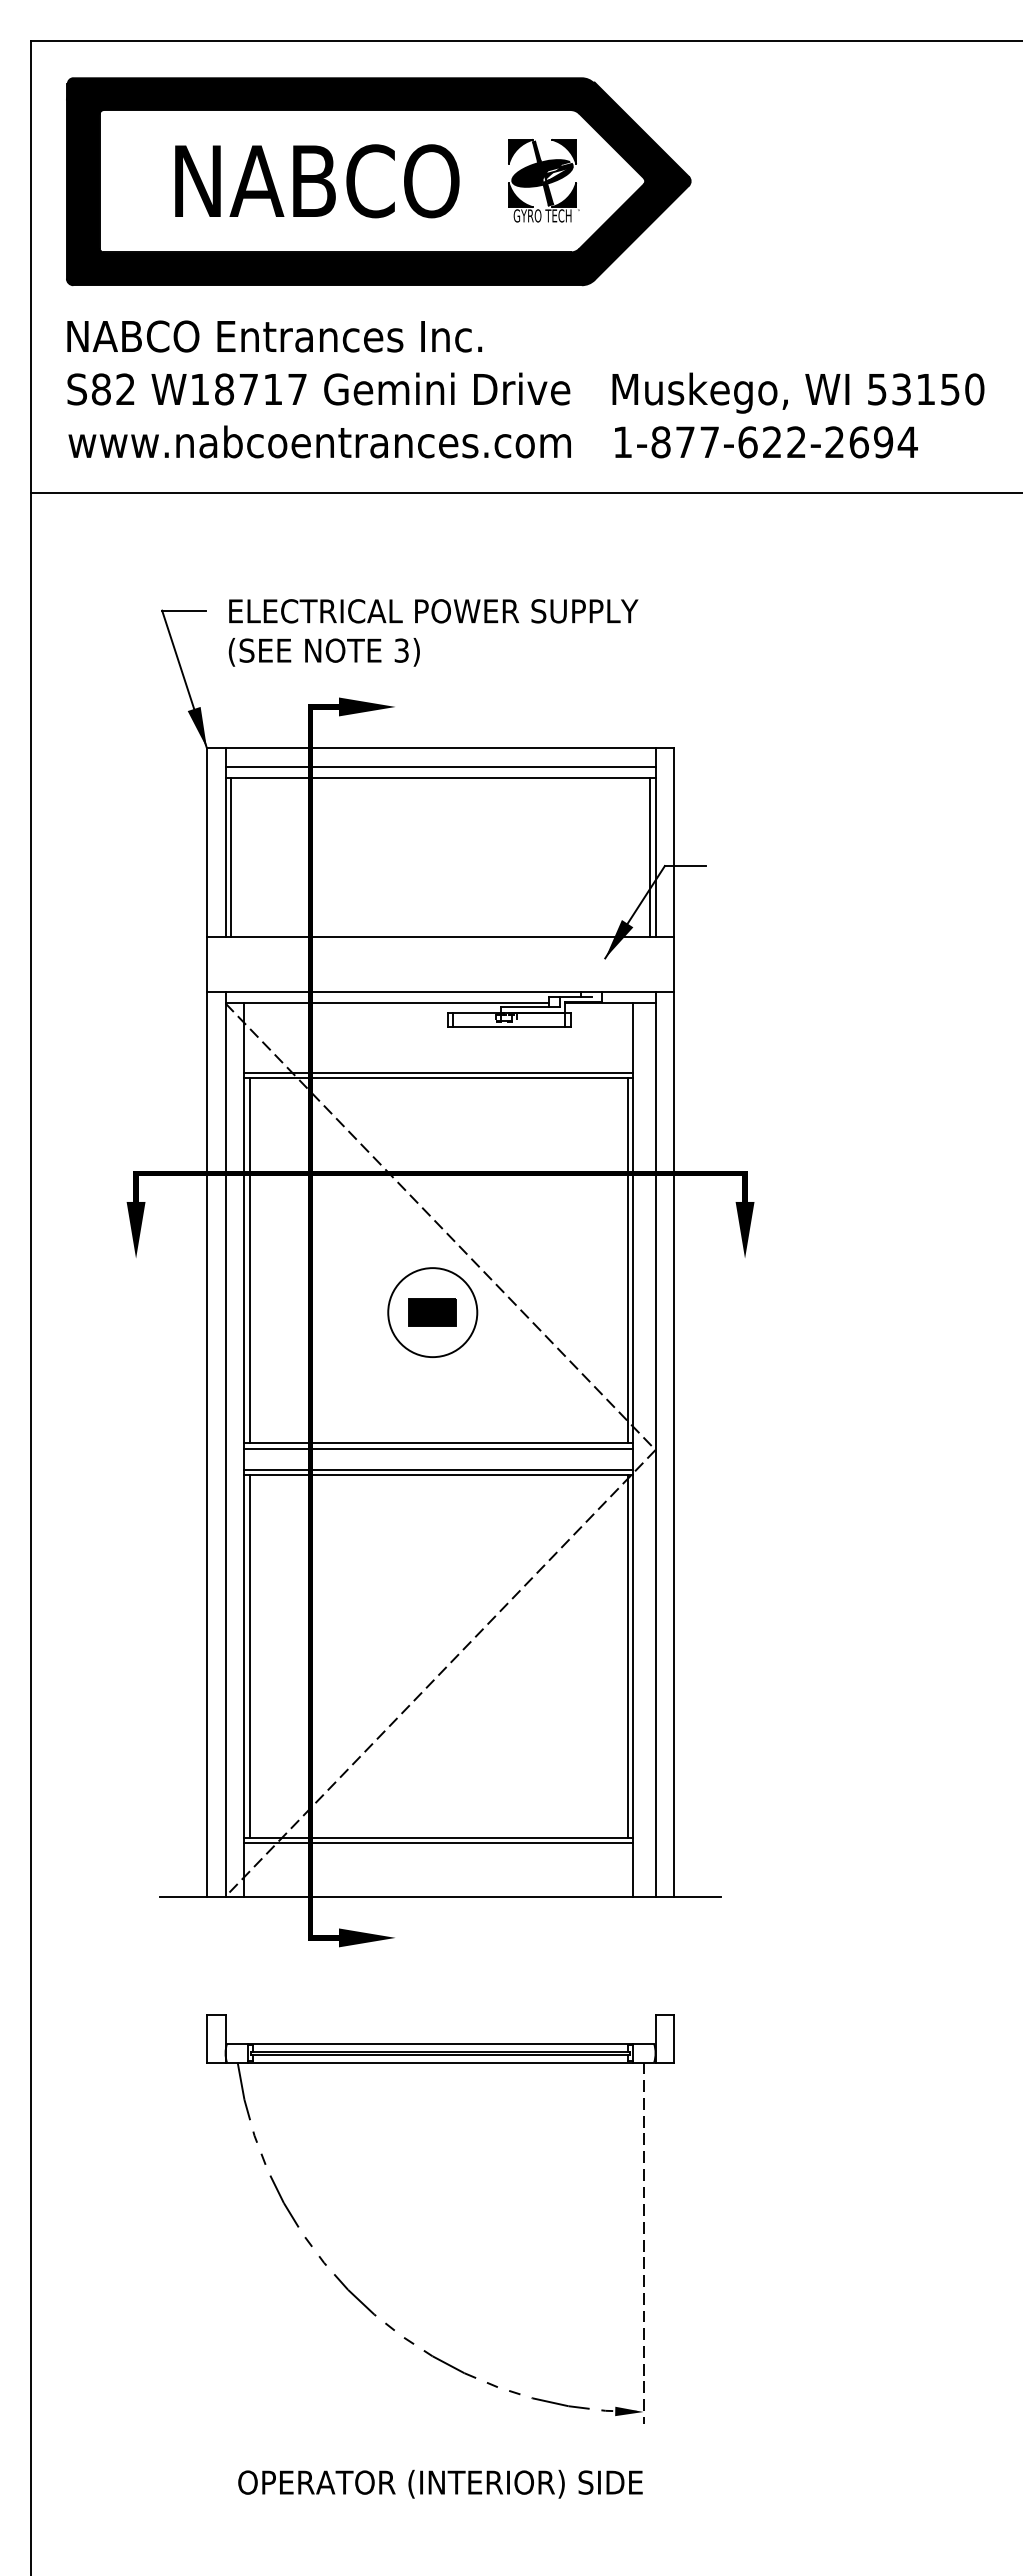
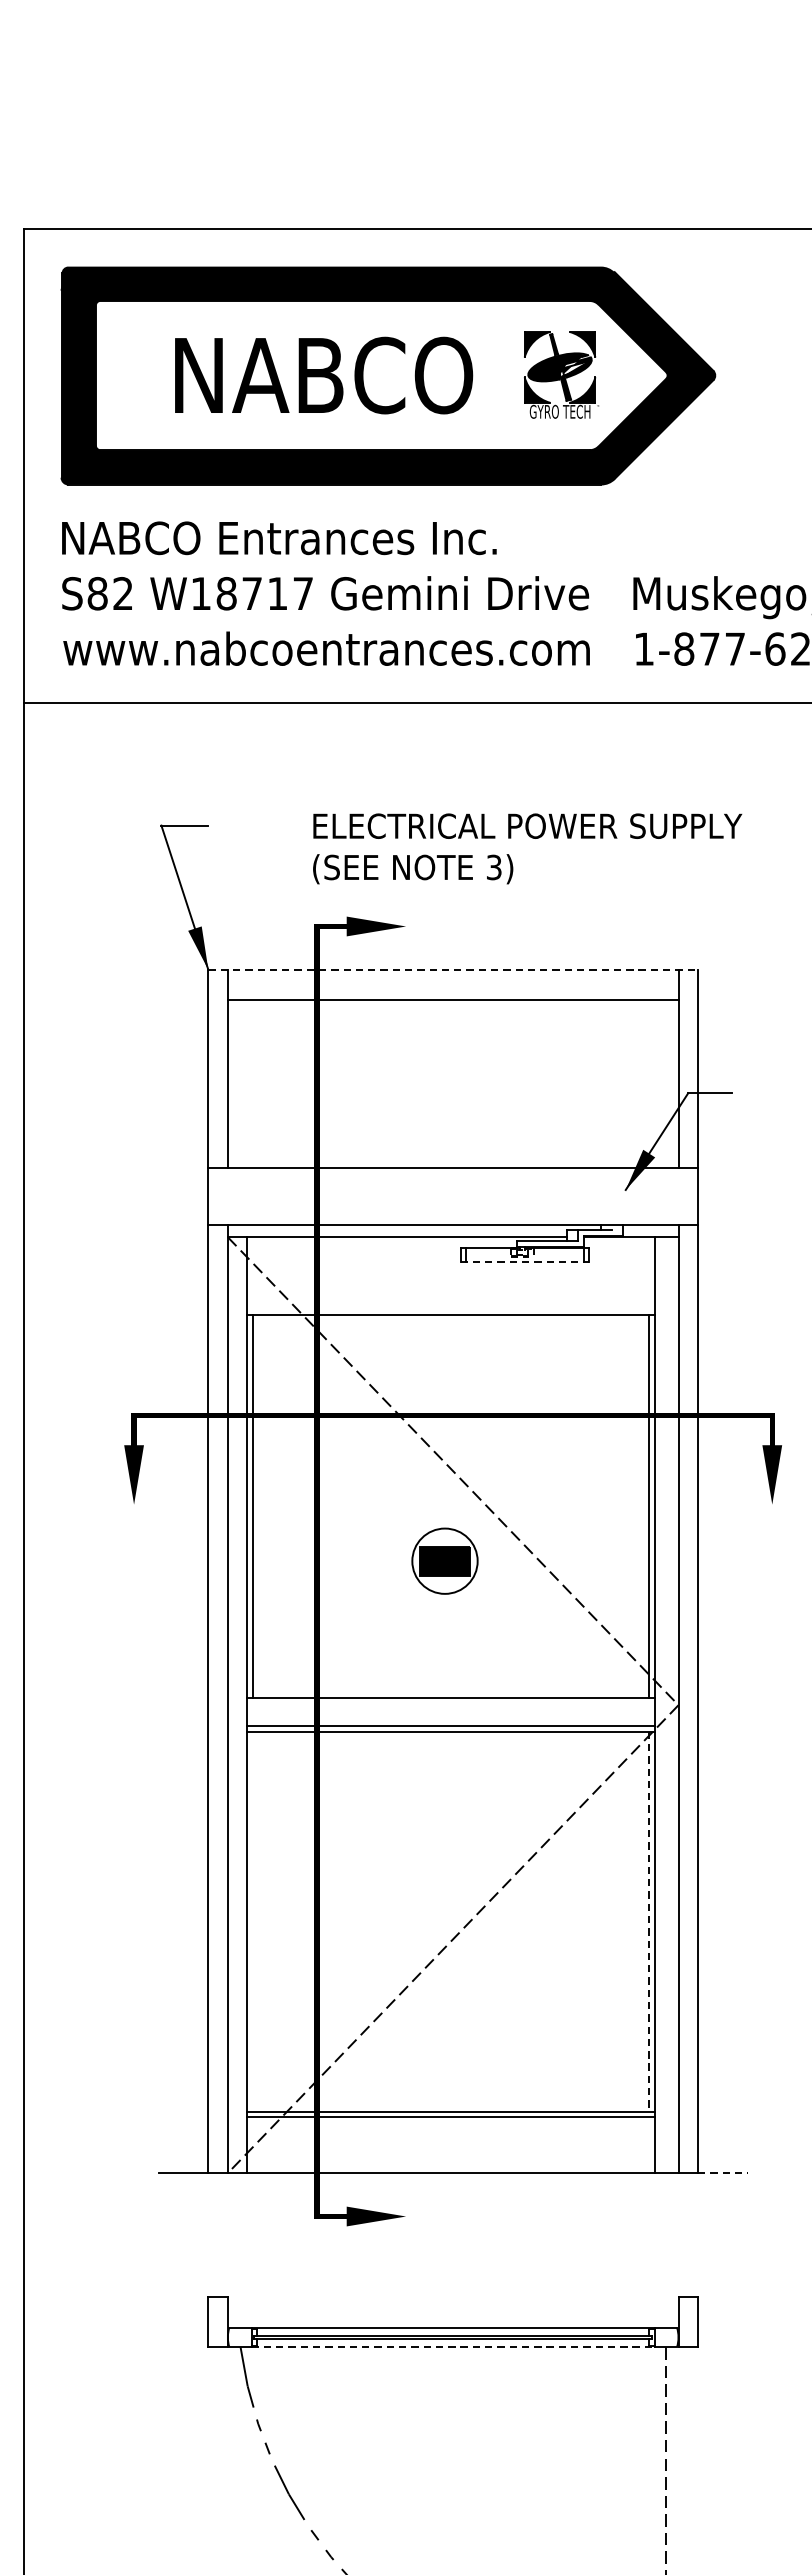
text: (433, 632) -> (527, 848), moved
line: (440, 748) -> (453, 970), solid -> dashed
line: (440, 766) -> (453, 988), removed
line: (230, 857) -> (233, 1084), removed
line: (650, 857) -> (673, 1084), removed
line: (509, 1026) -> (525, 1261), solid -> dashed
line: (438, 1072) -> (451, 1309), removed
circle: (432, 1312) -> (444, 1561), size x0.7
line: (438, 1448) -> (451, 1703), removed
line: (249, 1656) -> (252, 1921), removed
line: (627, 1657) -> (649, 1922), solid -> dashed
line: (697, 1896) -> (722, 2173), solid -> dashed
line: (441, 2062) -> (454, 2347), solid -> dashed

